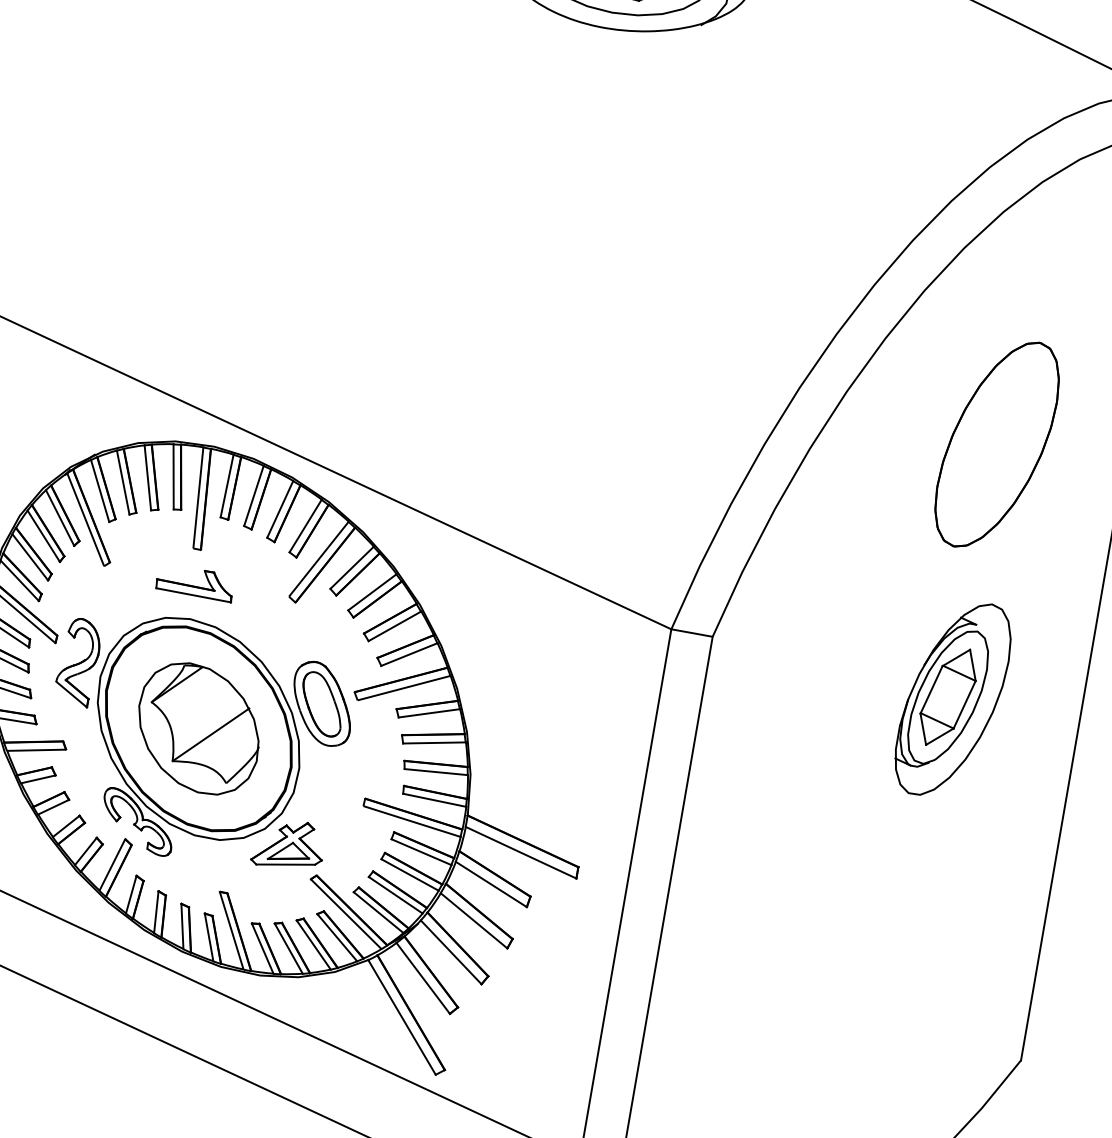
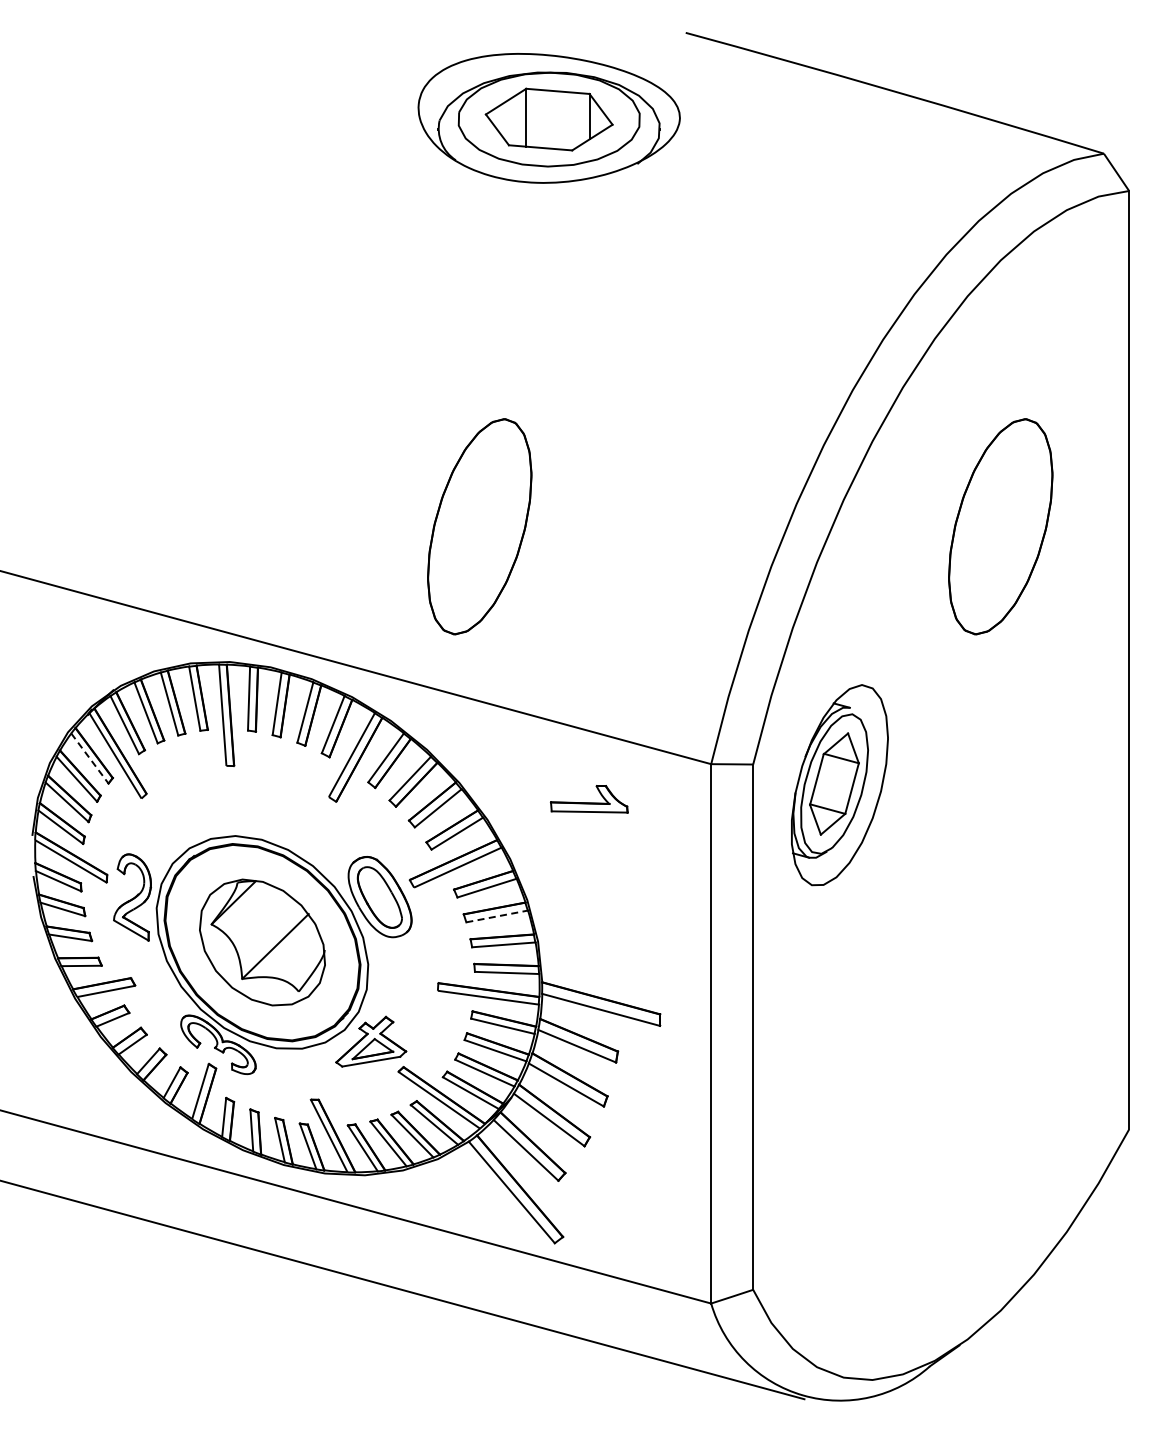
part: (483, 355) -> (479, 526), added
line: (60, 518) -> (90, 758), solid -> dashed
part: (195, 582) -> (589, 799), moved
part: (952, 699) -> (839, 785), moved
line: (434, 743) -> (497, 916), solid -> dashed

